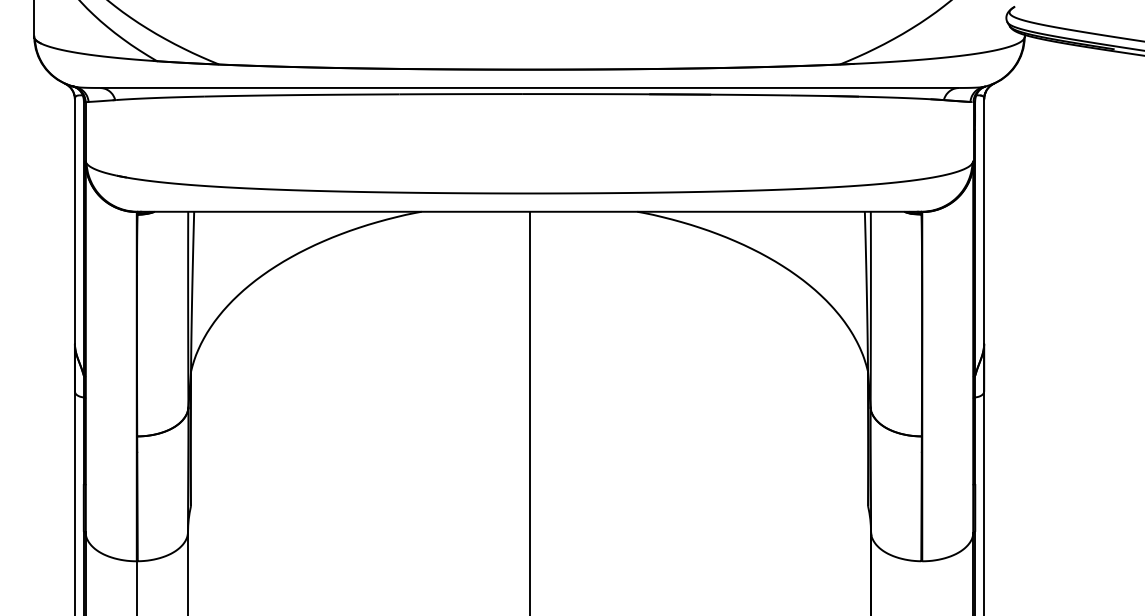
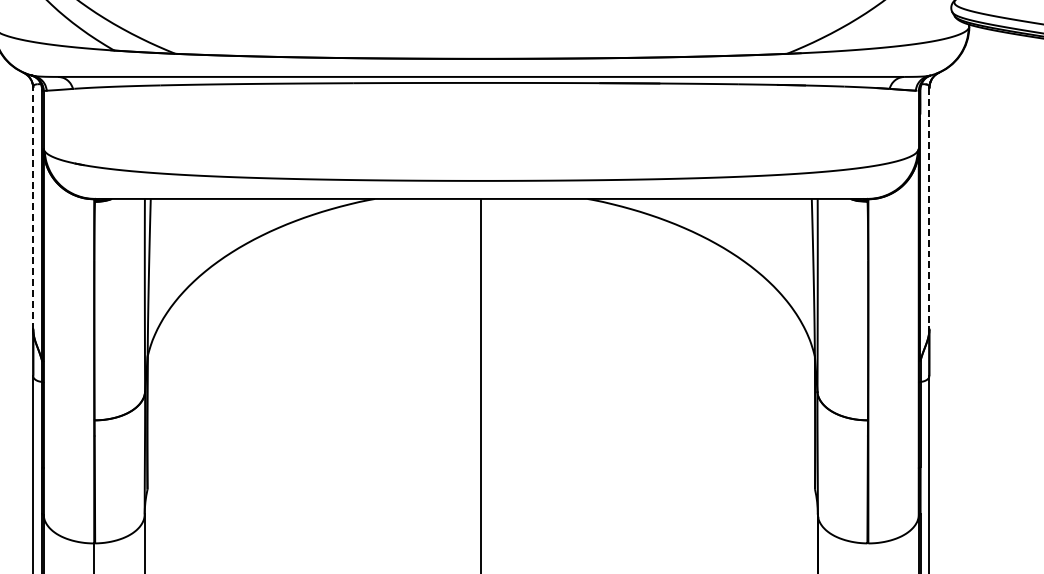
line: (74, 221) -> (32, 208), solid -> dashed
line: (984, 222) -> (929, 209), solid -> dashed

